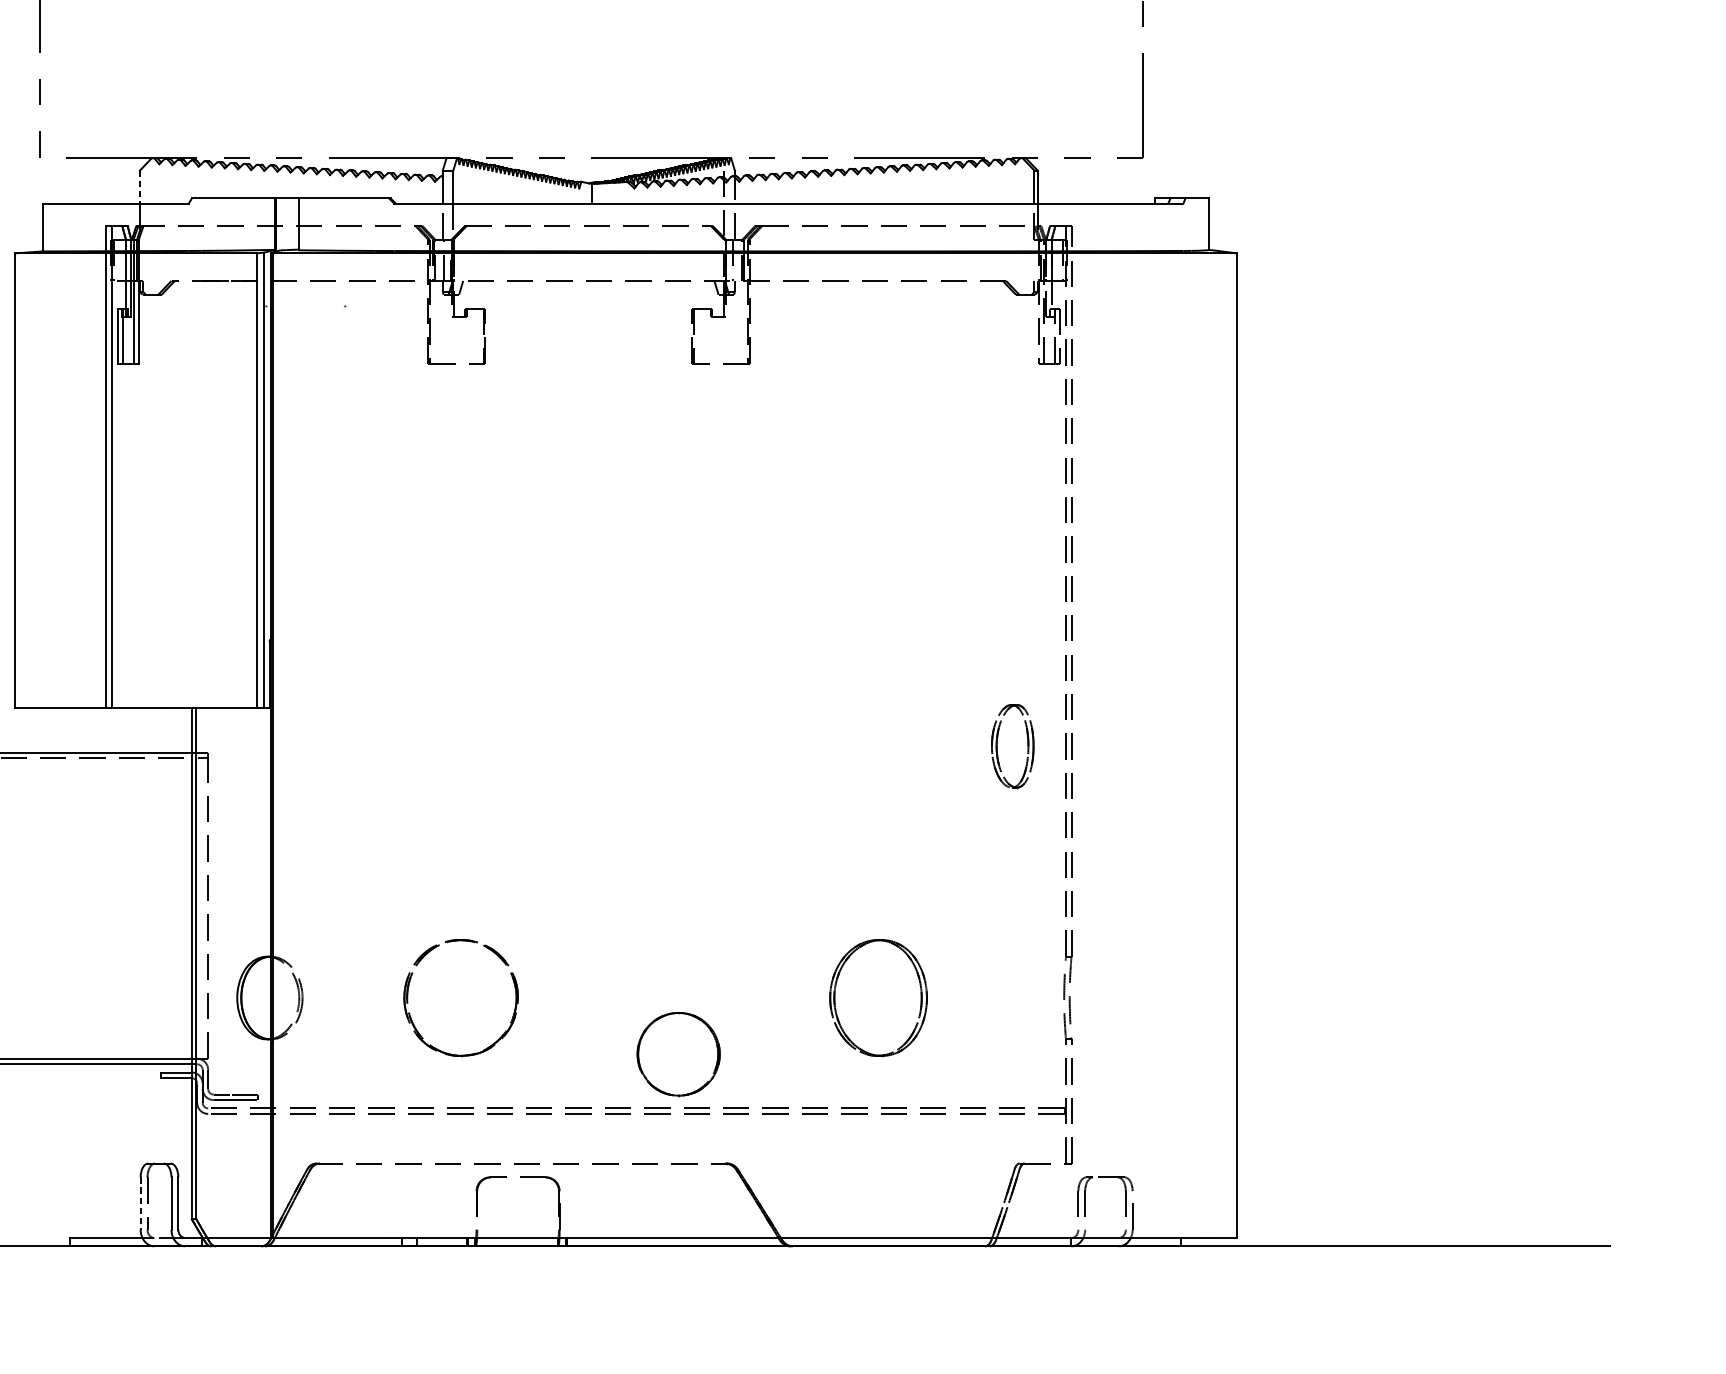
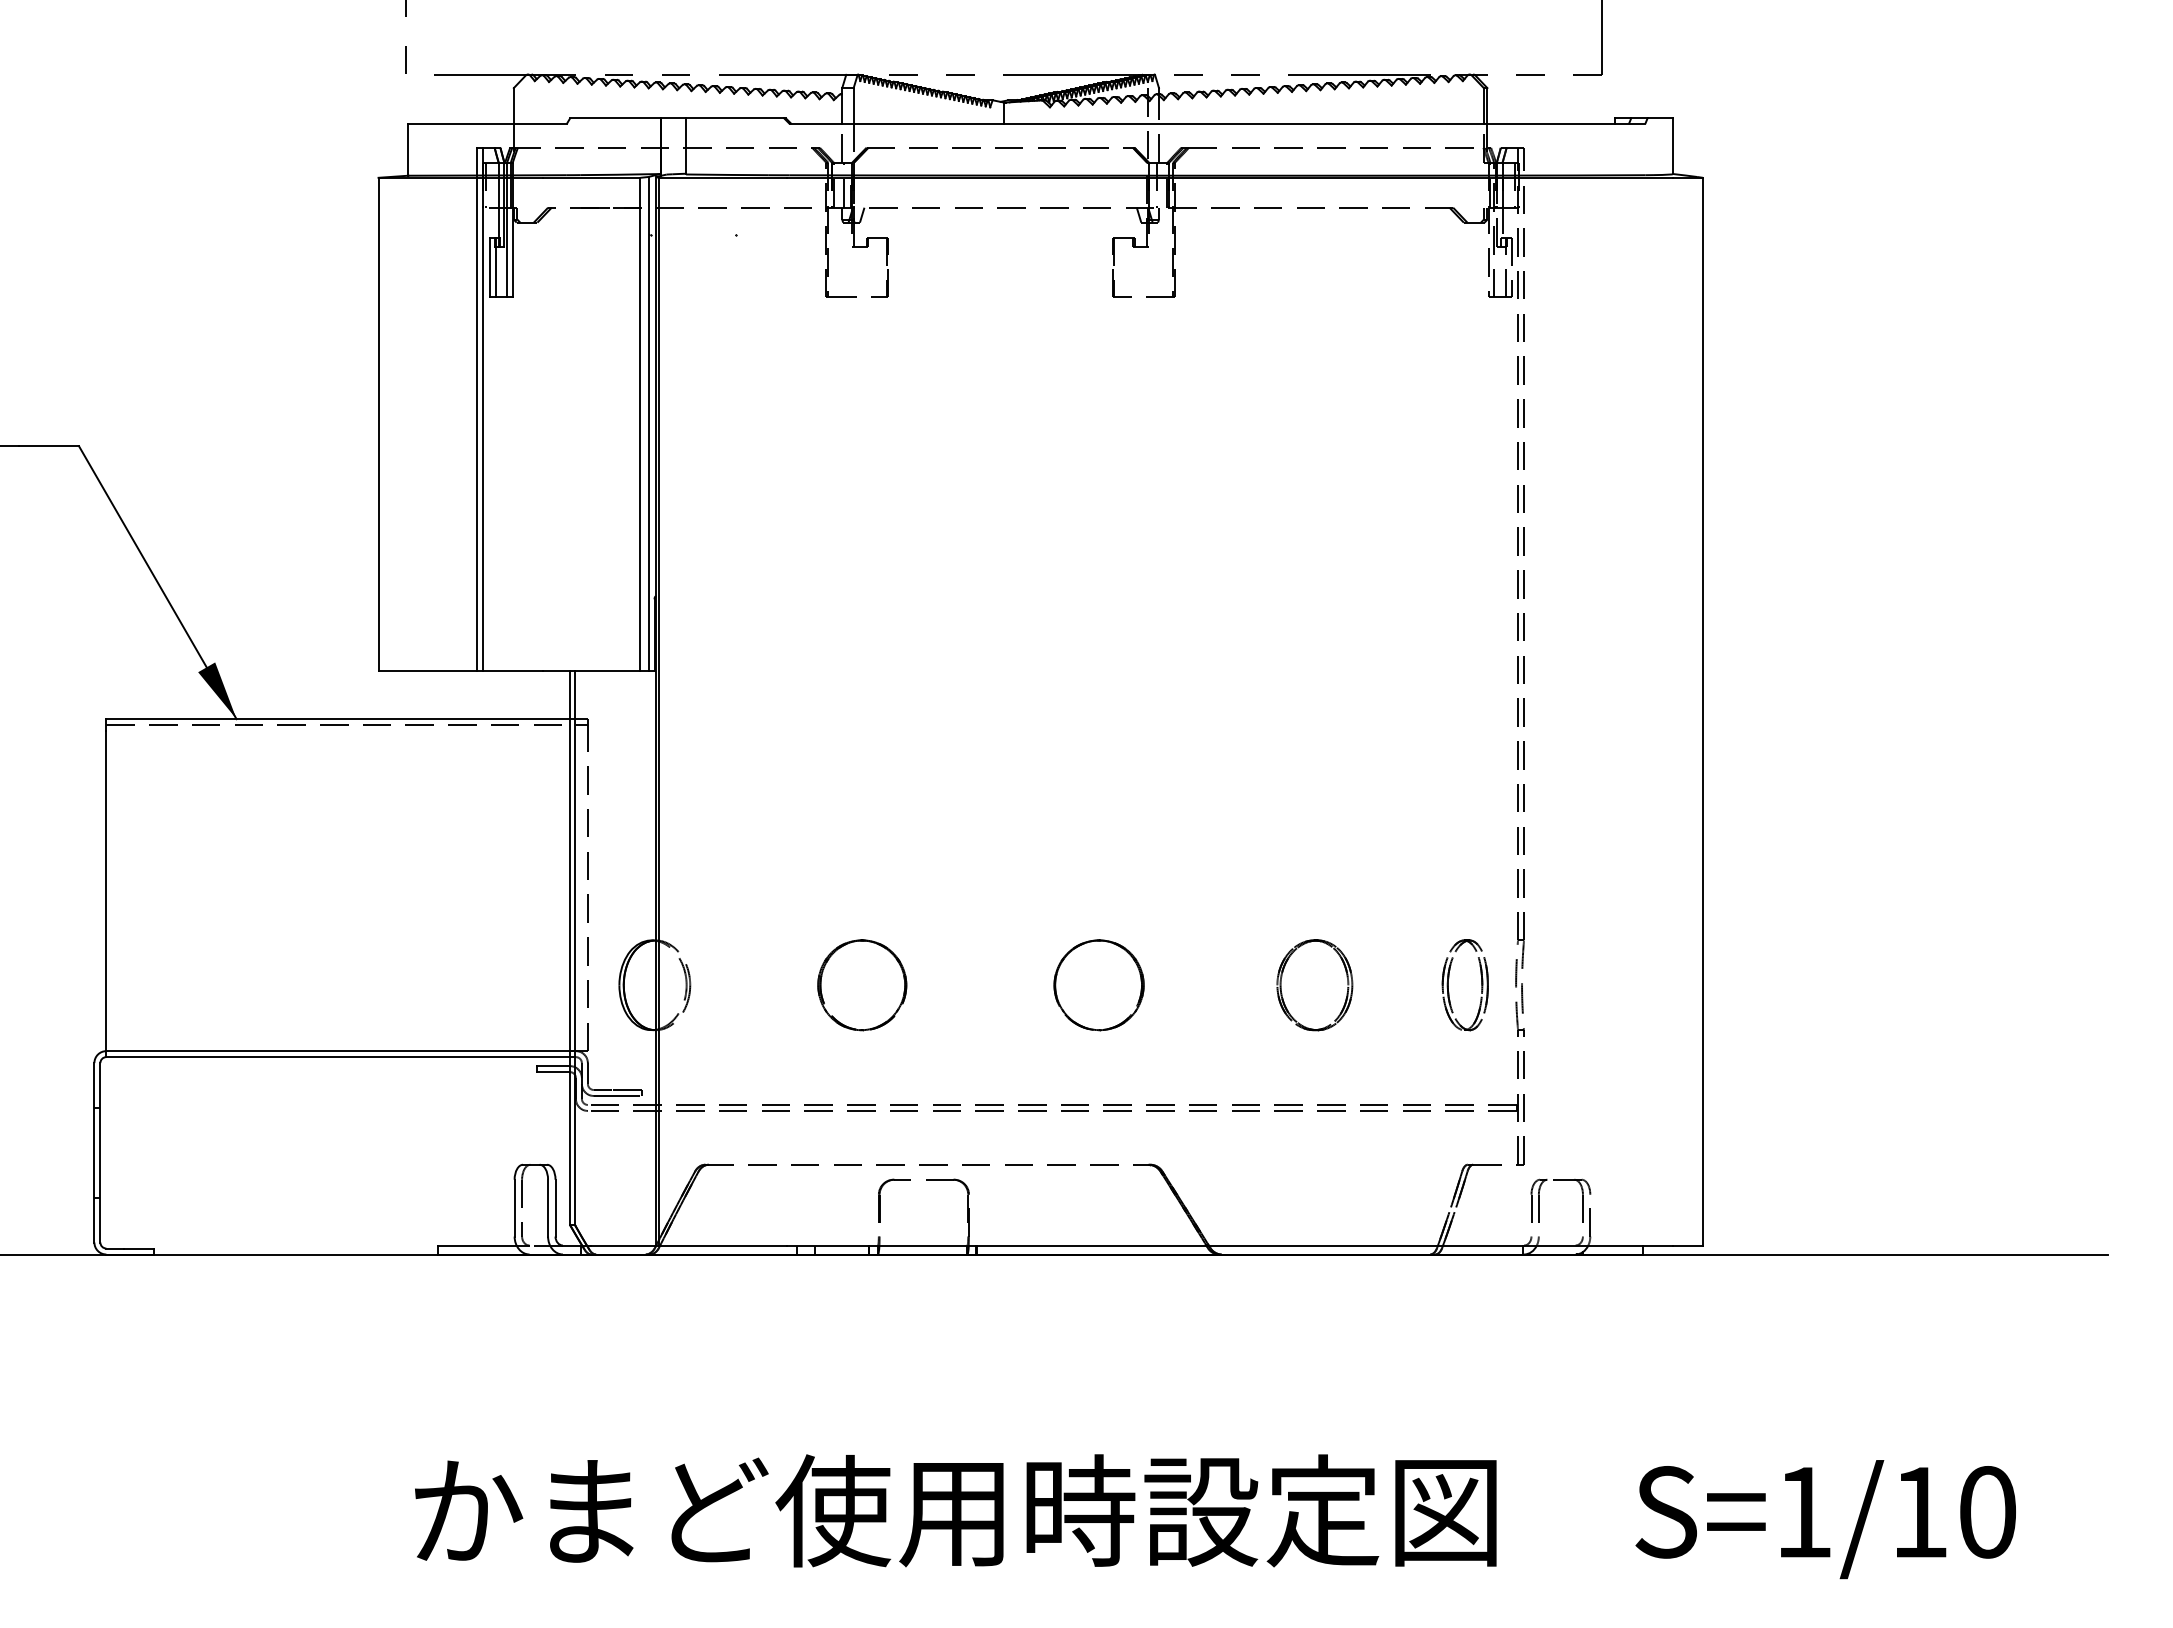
line: (139, 187) -> (513, 106), dashed -> solid
part: (997, 746) -> (1448, 985), moved
part: (461, 998) -> (862, 985), size x0.71
part: (878, 998) -> (1314, 985), size x0.71
part: (678, 1054) -> (1098, 985), moved
line: (140, 1203) -> (514, 1208), dashed -> solid

